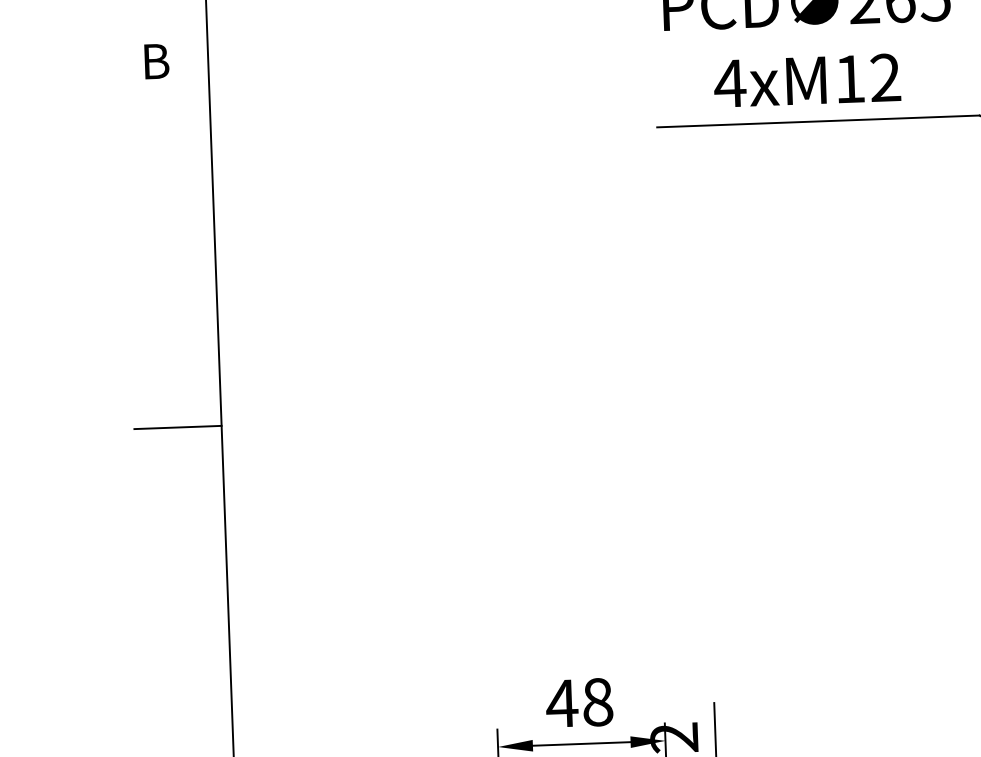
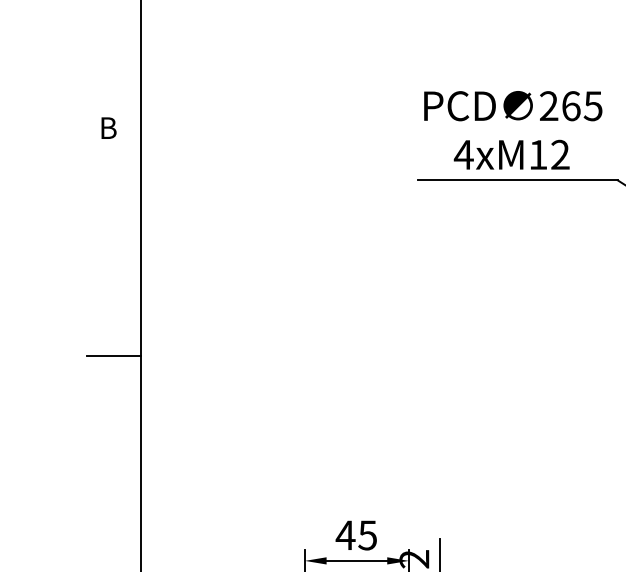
text: (597, 702) -> (367, 535), 48 -> 45

